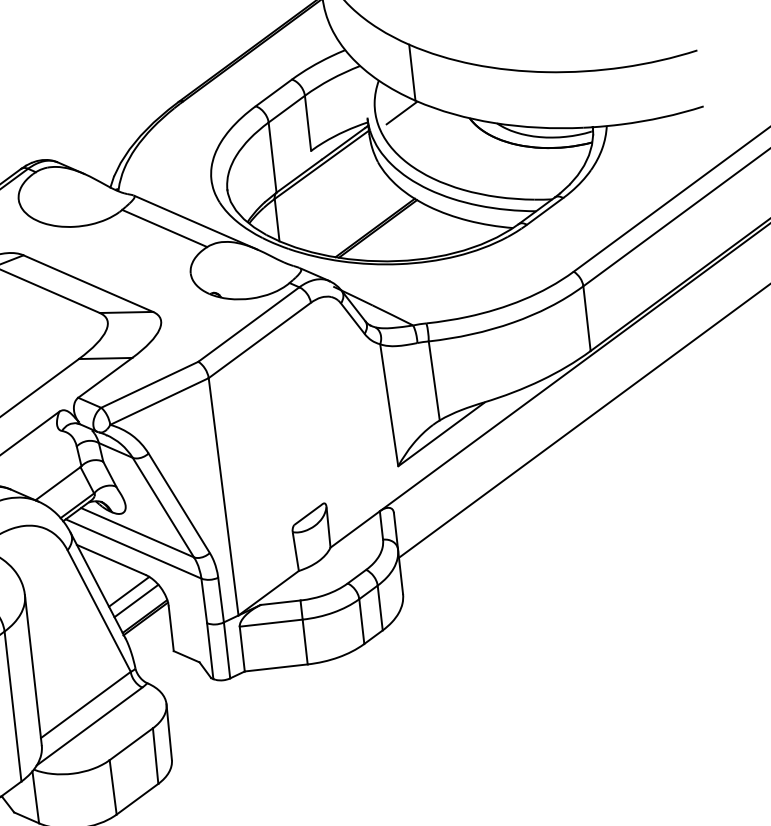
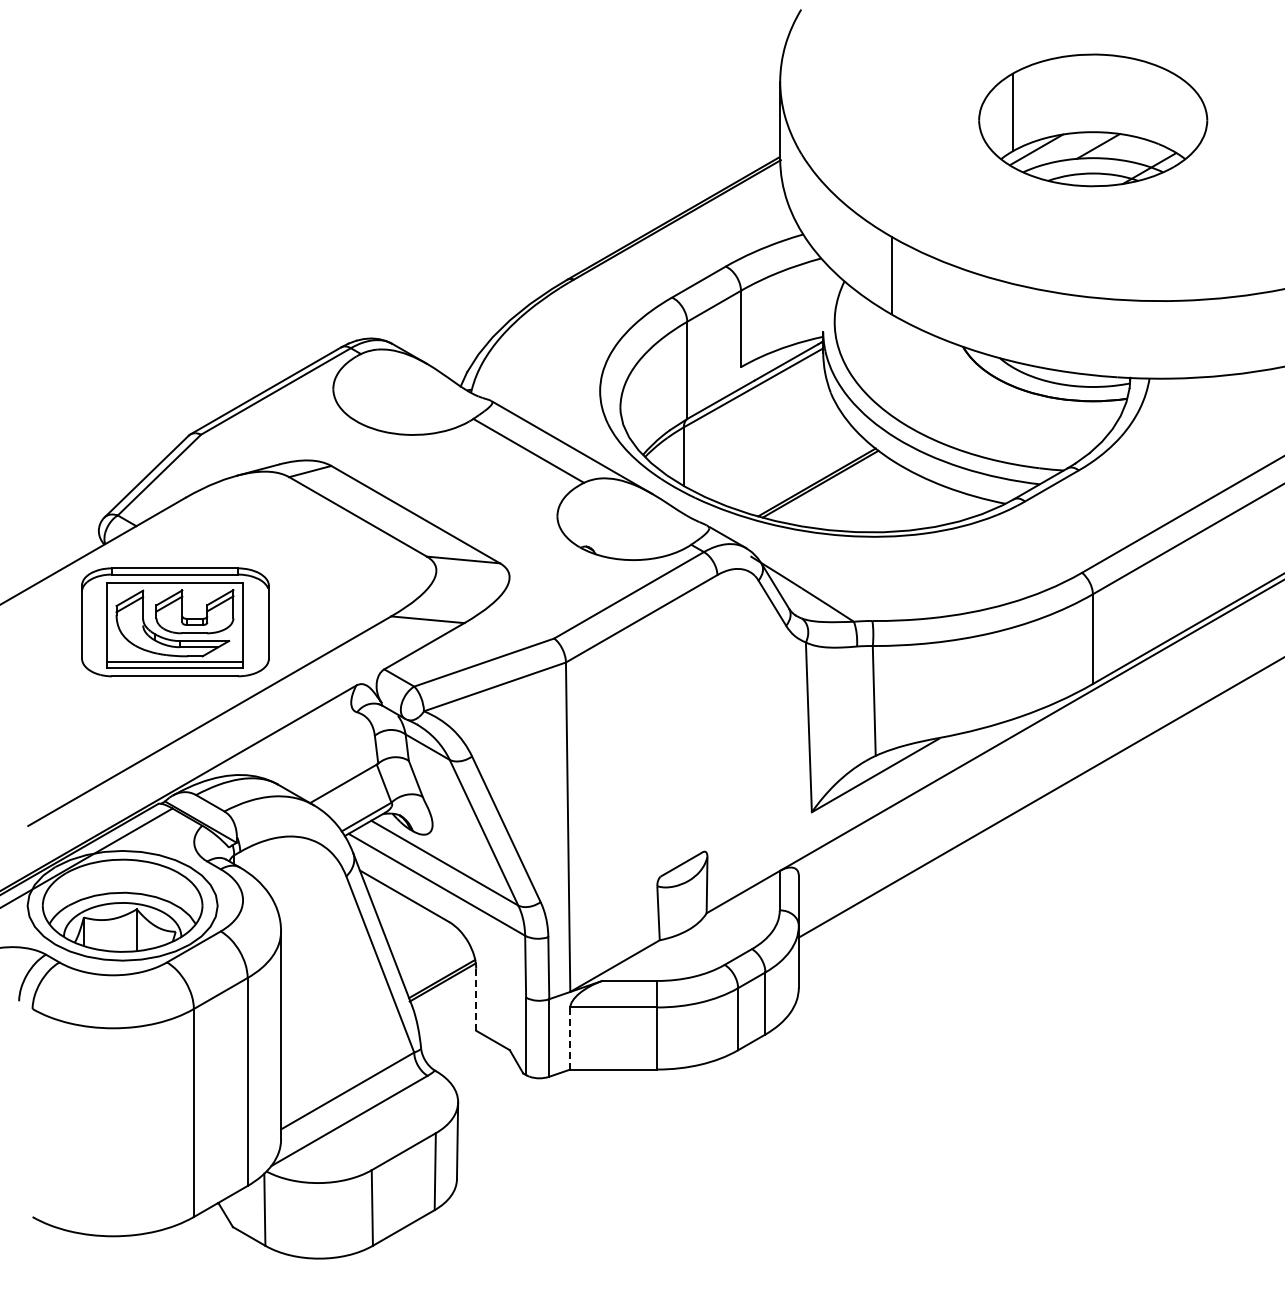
line: (401, 113) -> (870, 329), removed
line: (129, 591) -> (424, 942), removed
line: (136, 601) -> (432, 956), removed
line: (171, 629) -> (476, 1000), solid -> dashed
line: (242, 649) -> (570, 1038), solid -> dashed

